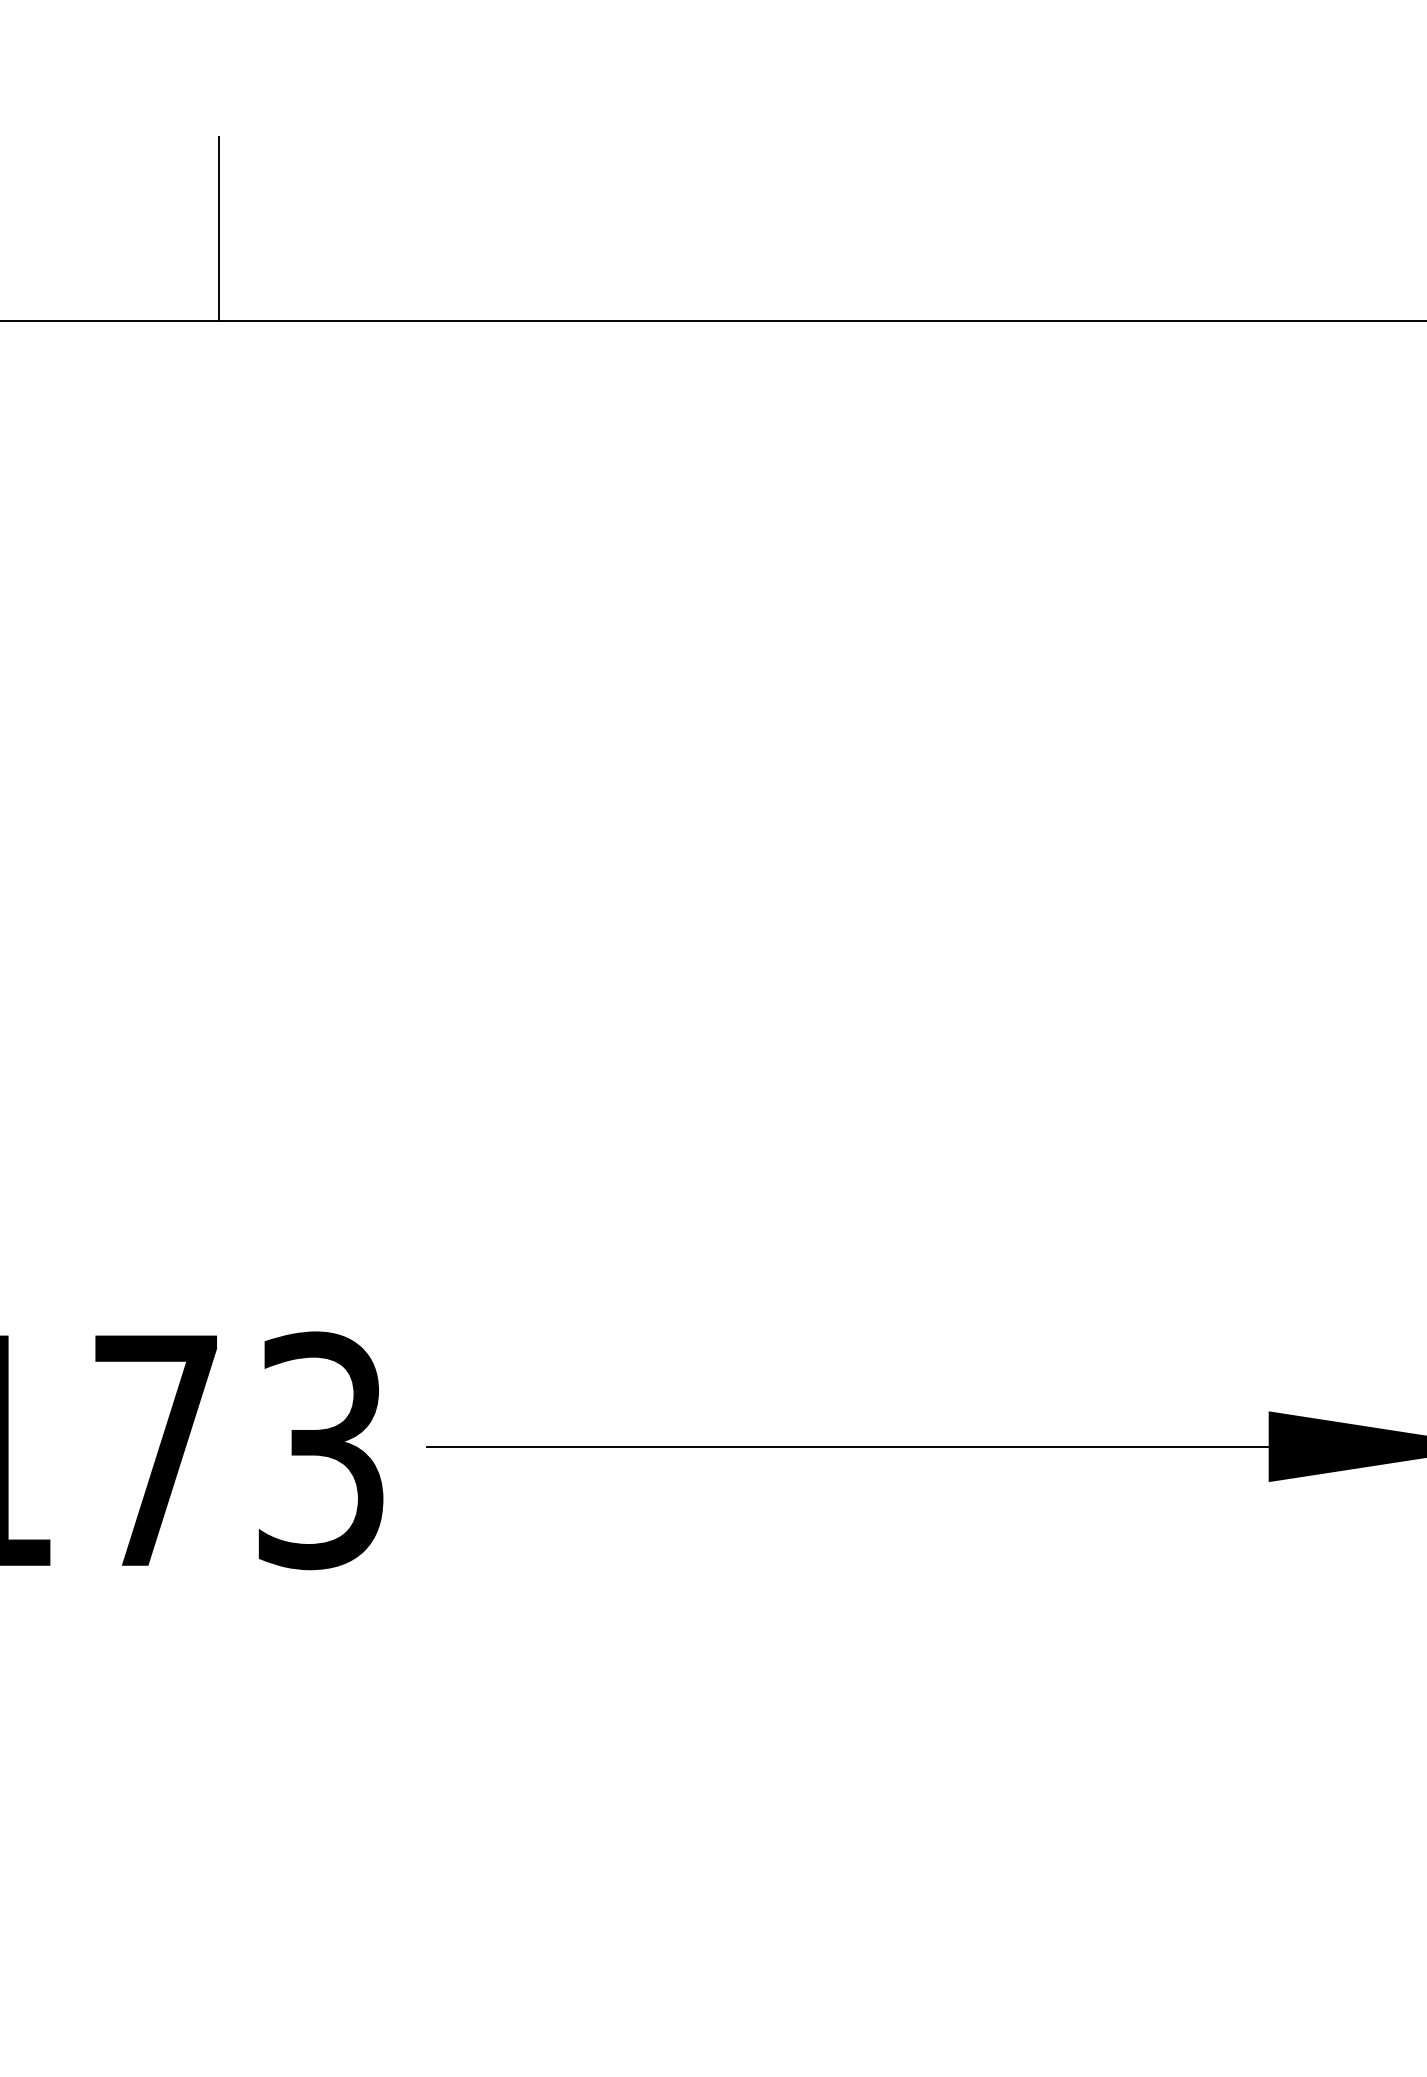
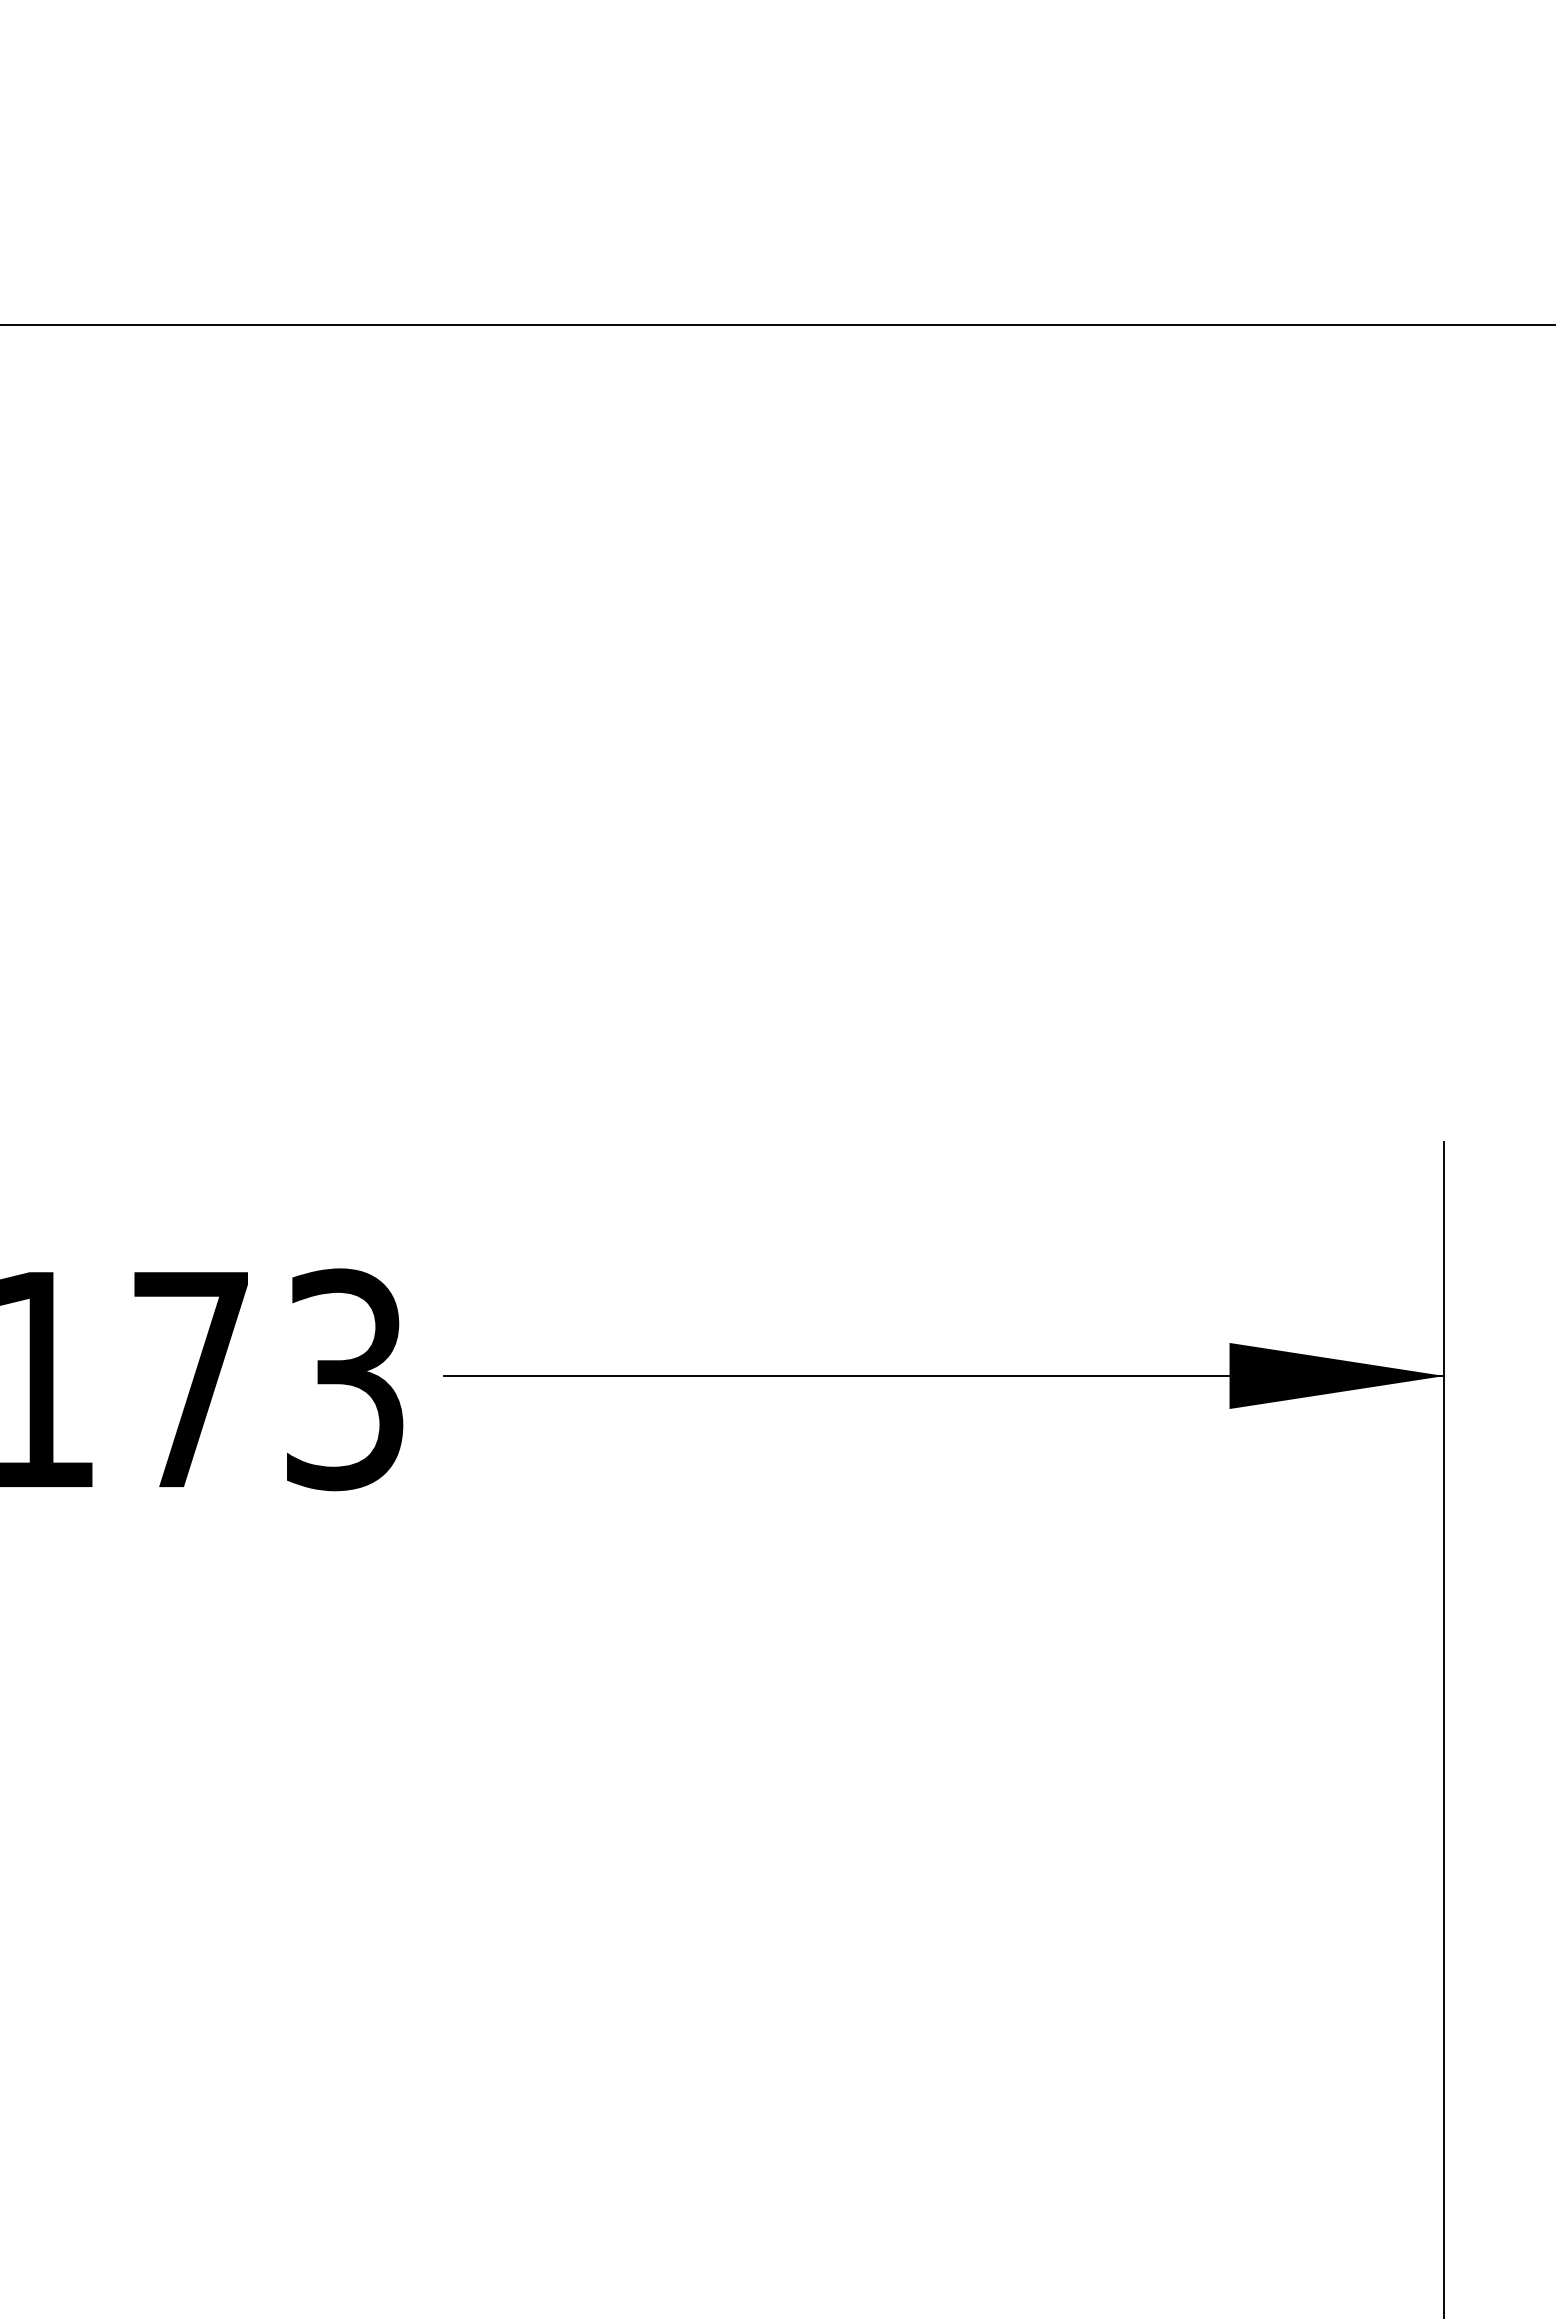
line: (219, 228) -> (250, 238), removed

